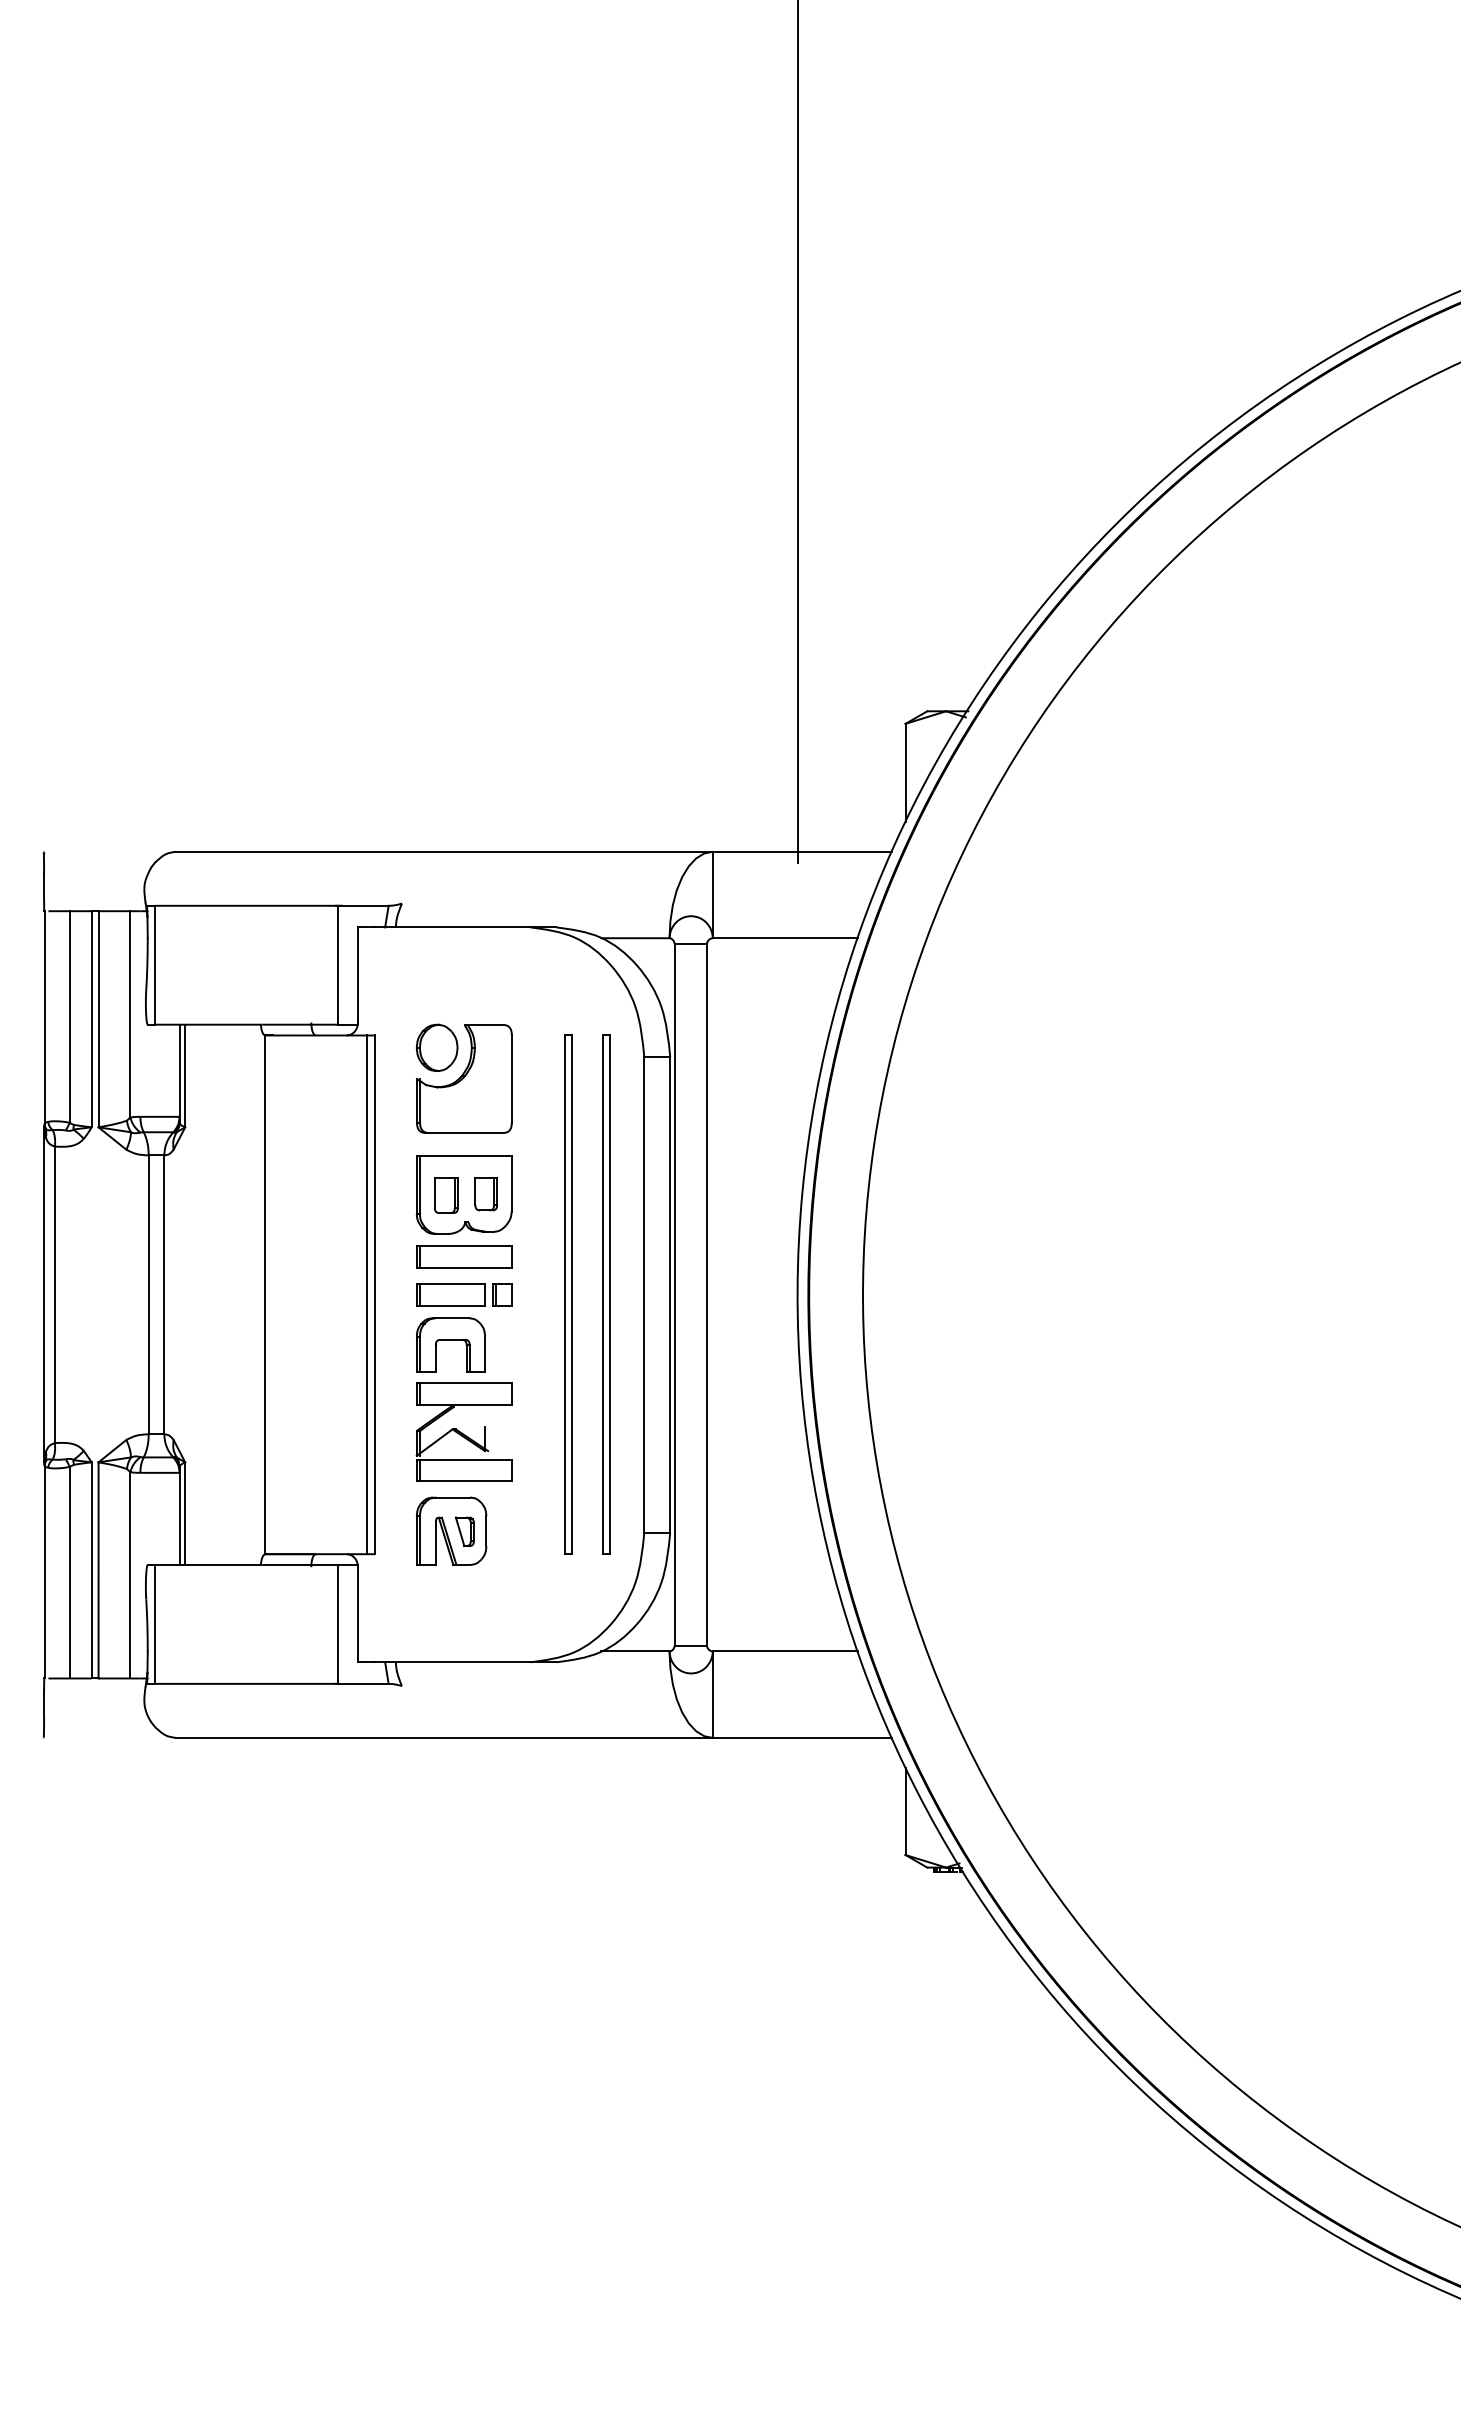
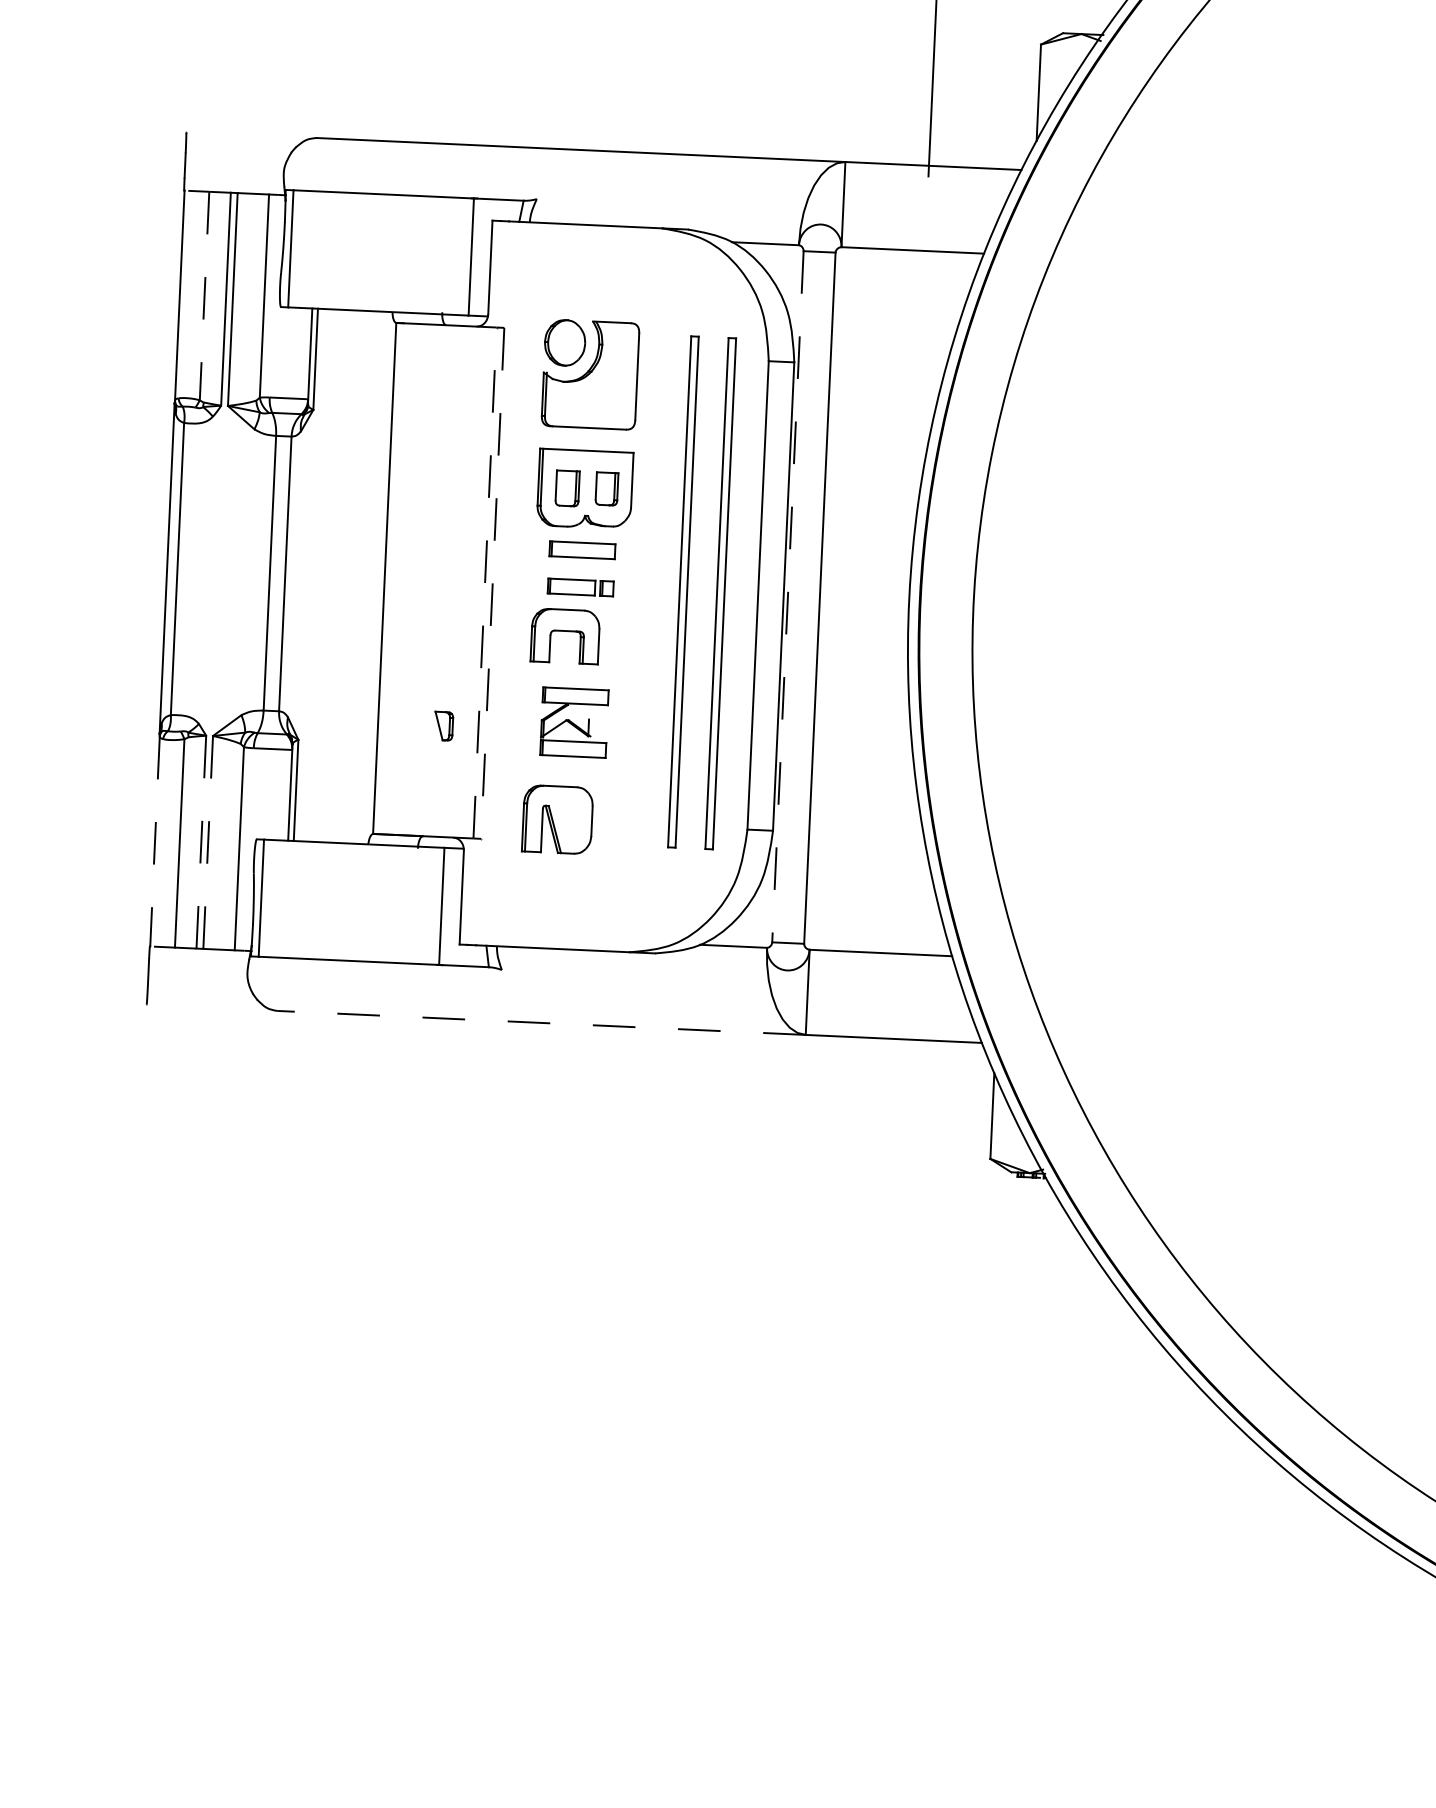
line: (69, 1017) -> (204, 296), solid -> dashed
part: (464, 1256) -> (582, 549), size x0.7
line: (367, 1294) -> (485, 582), solid -> dashed
part: (464, 1294) -> (580, 587), size x0.7
line: (674, 1294) -> (787, 596), solid -> dashed
line: (374, 1295) -> (492, 583), solid -> dashed
part: (463, 1431) -> (573, 721), size x0.7
part: (464, 1531) -> (443, 725), moved
line: (91, 1569) -> (201, 841), solid -> dashed
line: (98, 1570) -> (208, 842), solid -> dashed
line: (44, 1572) -> (154, 842), solid -> dashed
line: (443, 1737) -> (540, 1022), solid -> dashed

